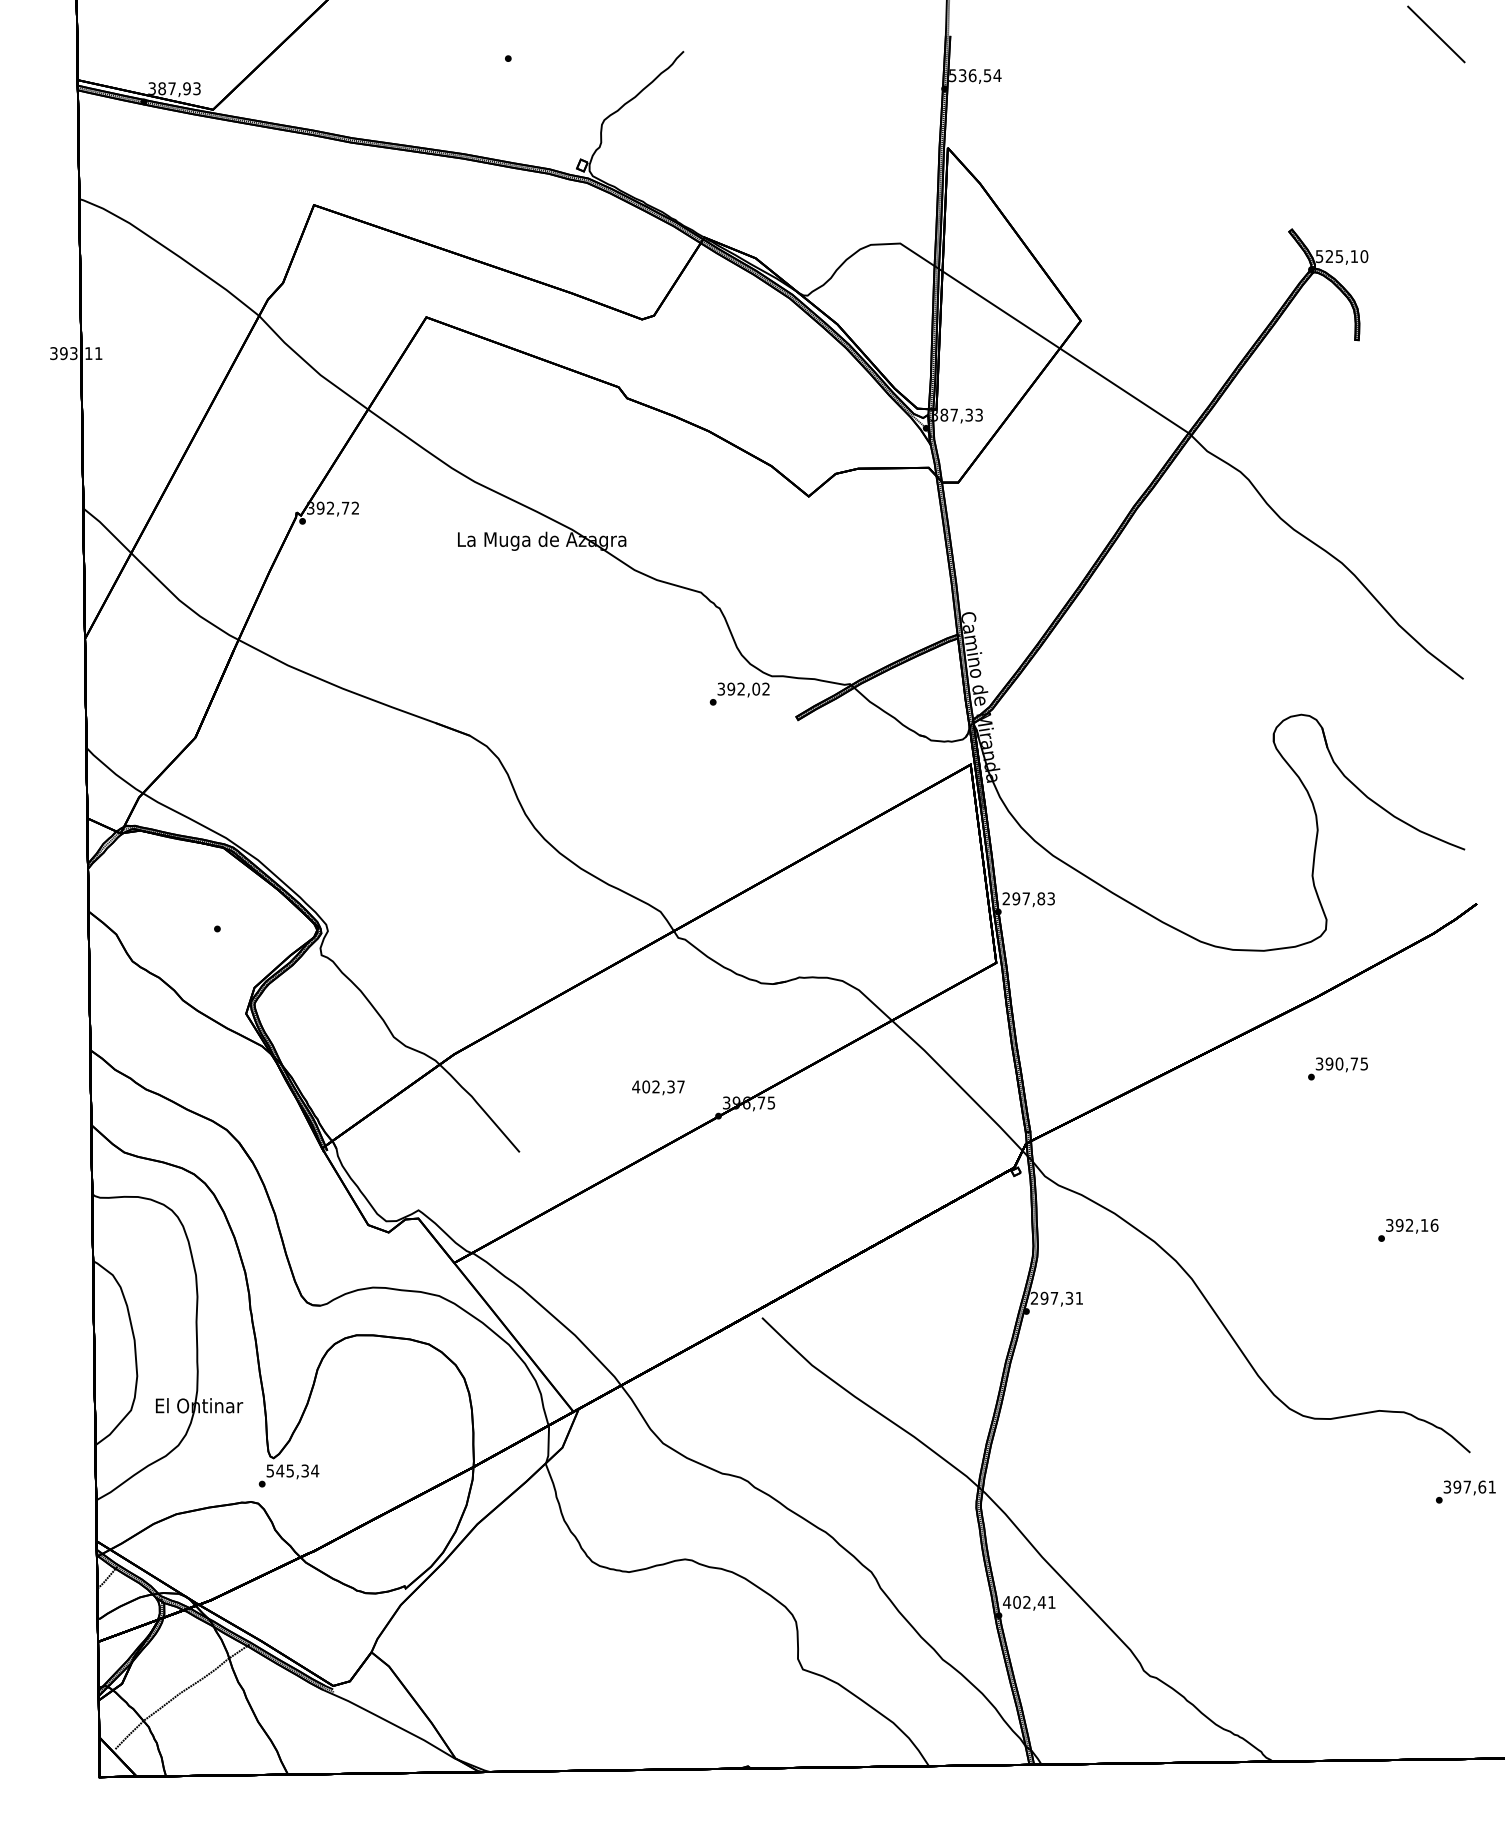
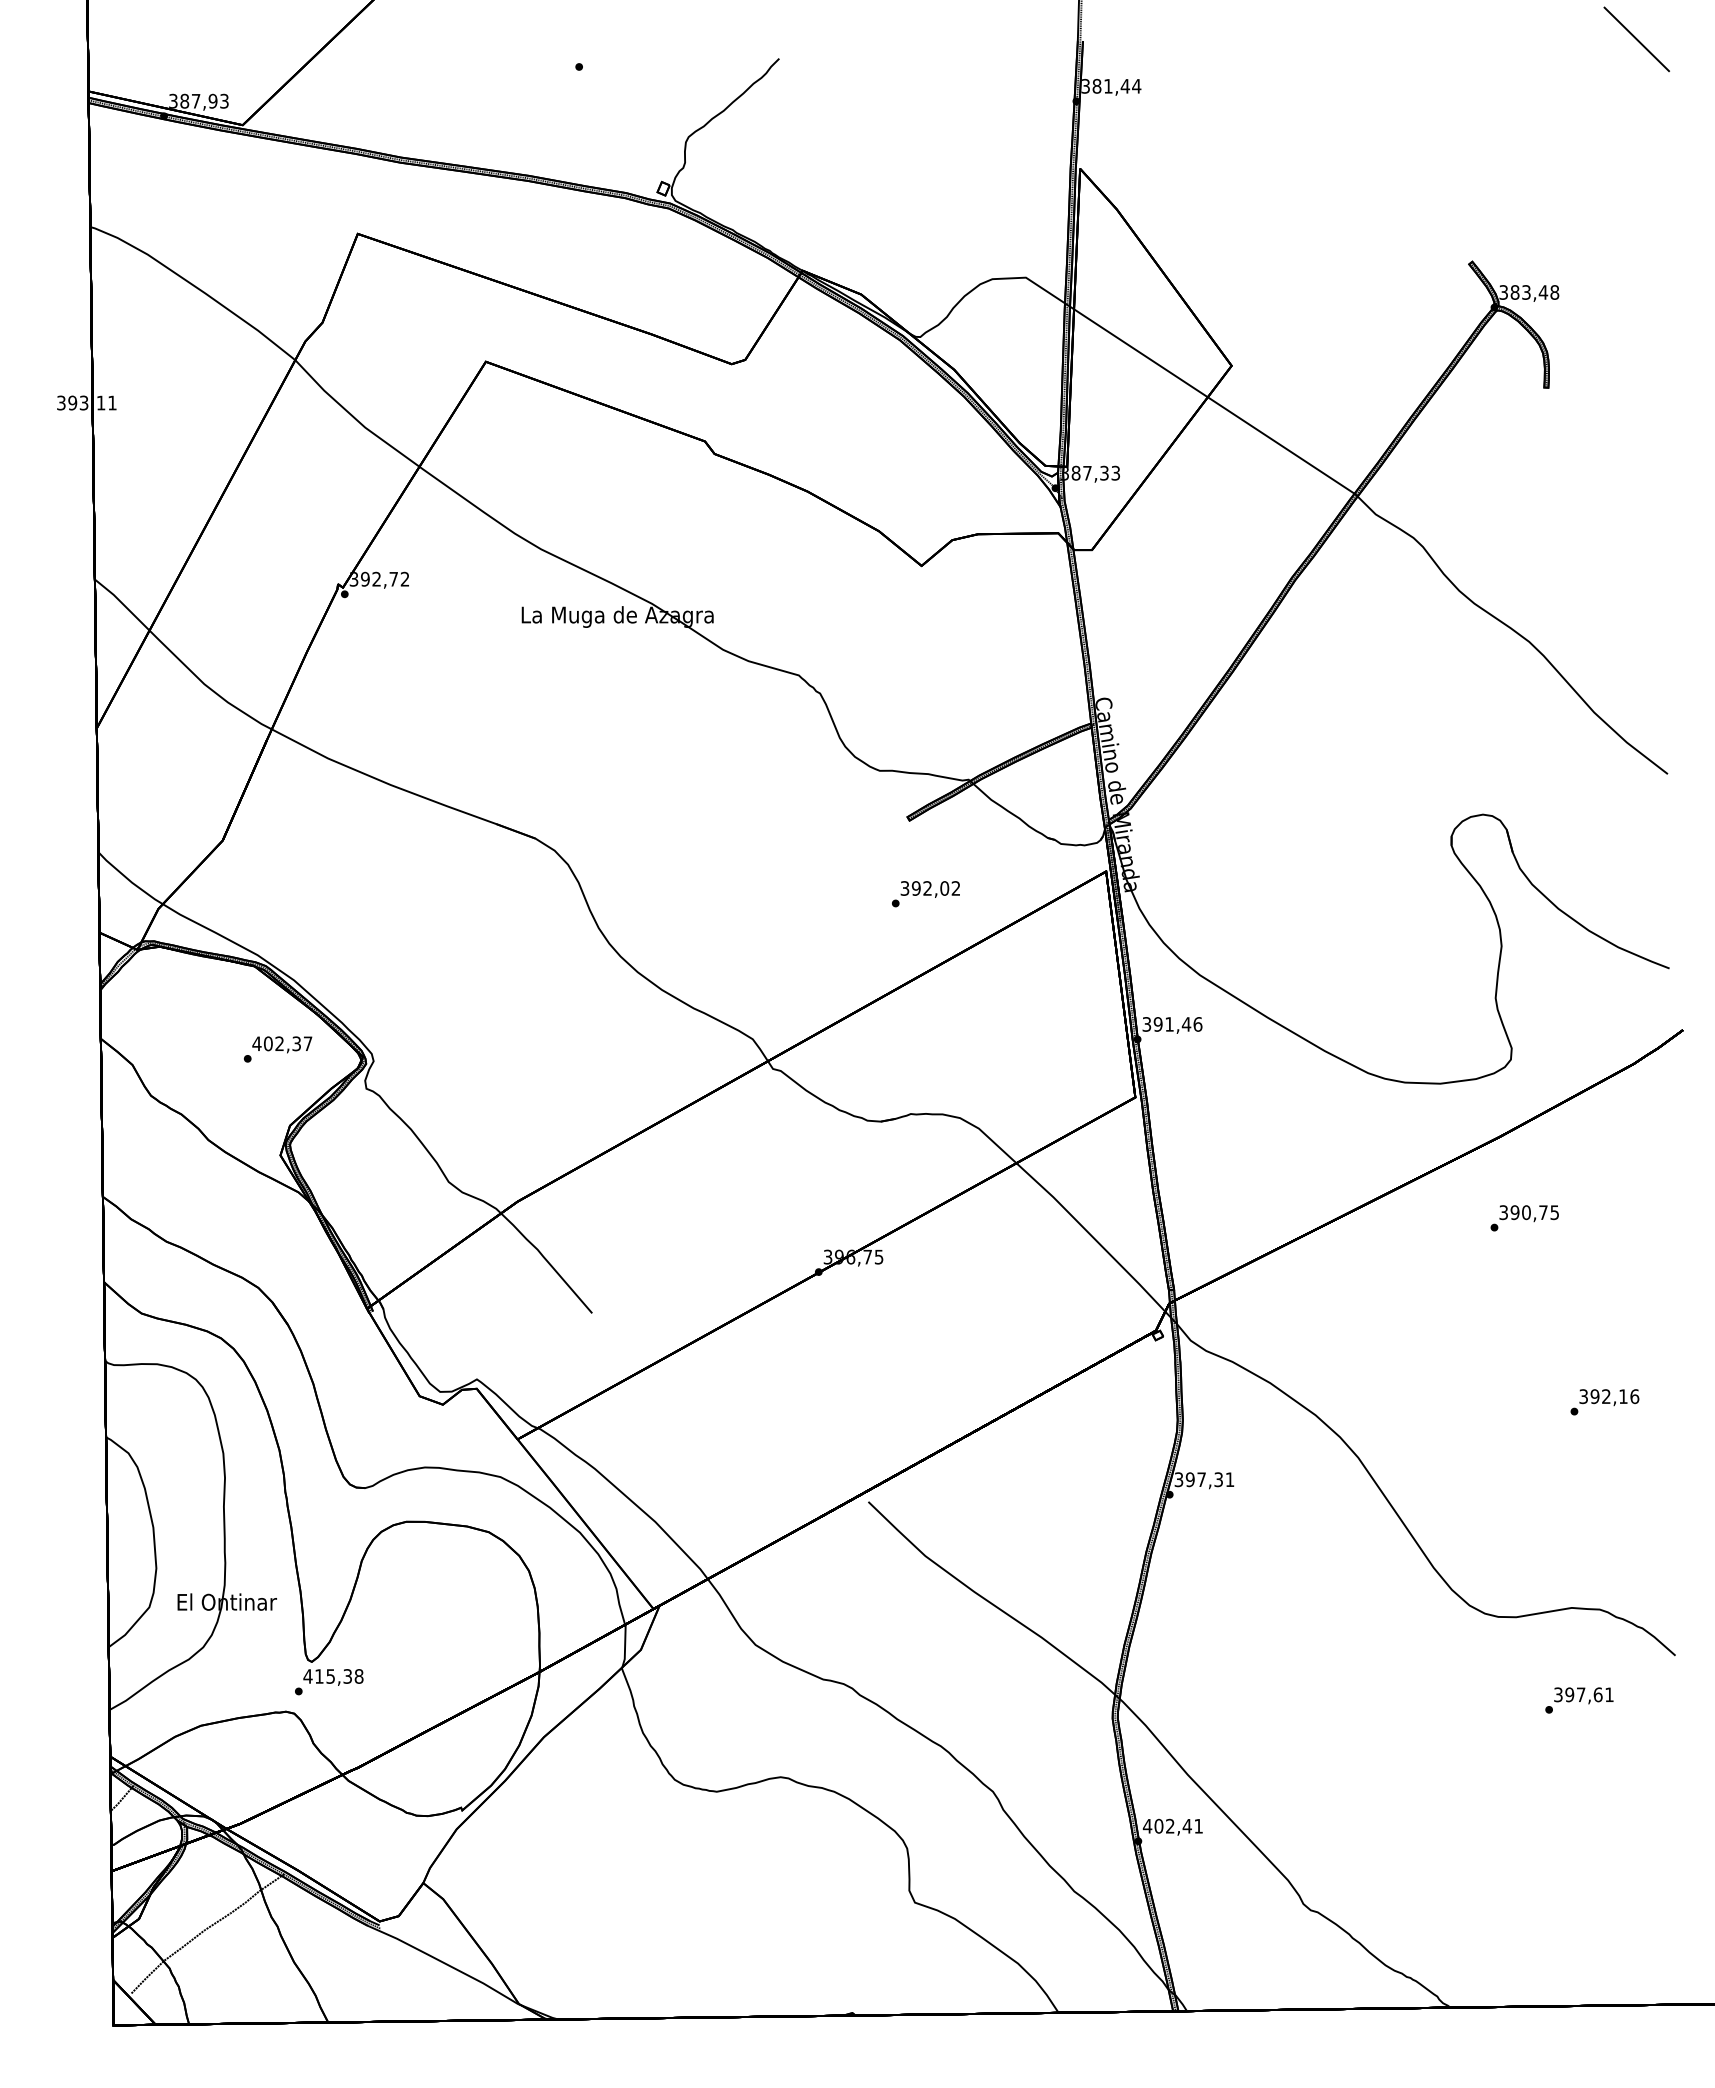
text: (970, 74) -> (1106, 85), 536,54 -> 381,44
text: (1342, 256) -> (1529, 292), 525,10 -> 383,48
text: (739, 694) -> (925, 894), moved
text: (1028, 898) -> (1172, 1024), 297,83 -> 391,46
text: (658, 1087) -> (282, 1044), moved
text: (1034, 1298) -> (1178, 1479), 297,31 -> 397,31
text: (292, 1471) -> (333, 1676), 545,34 -> 415,38
text: (1465, 1492) -> (1579, 1700), moved

